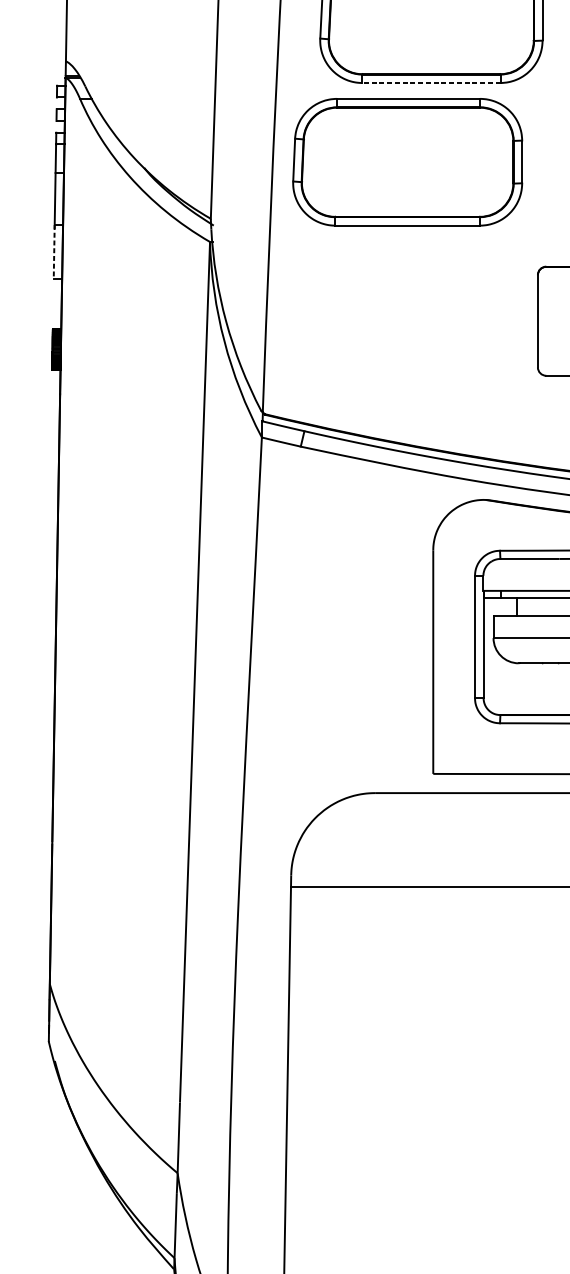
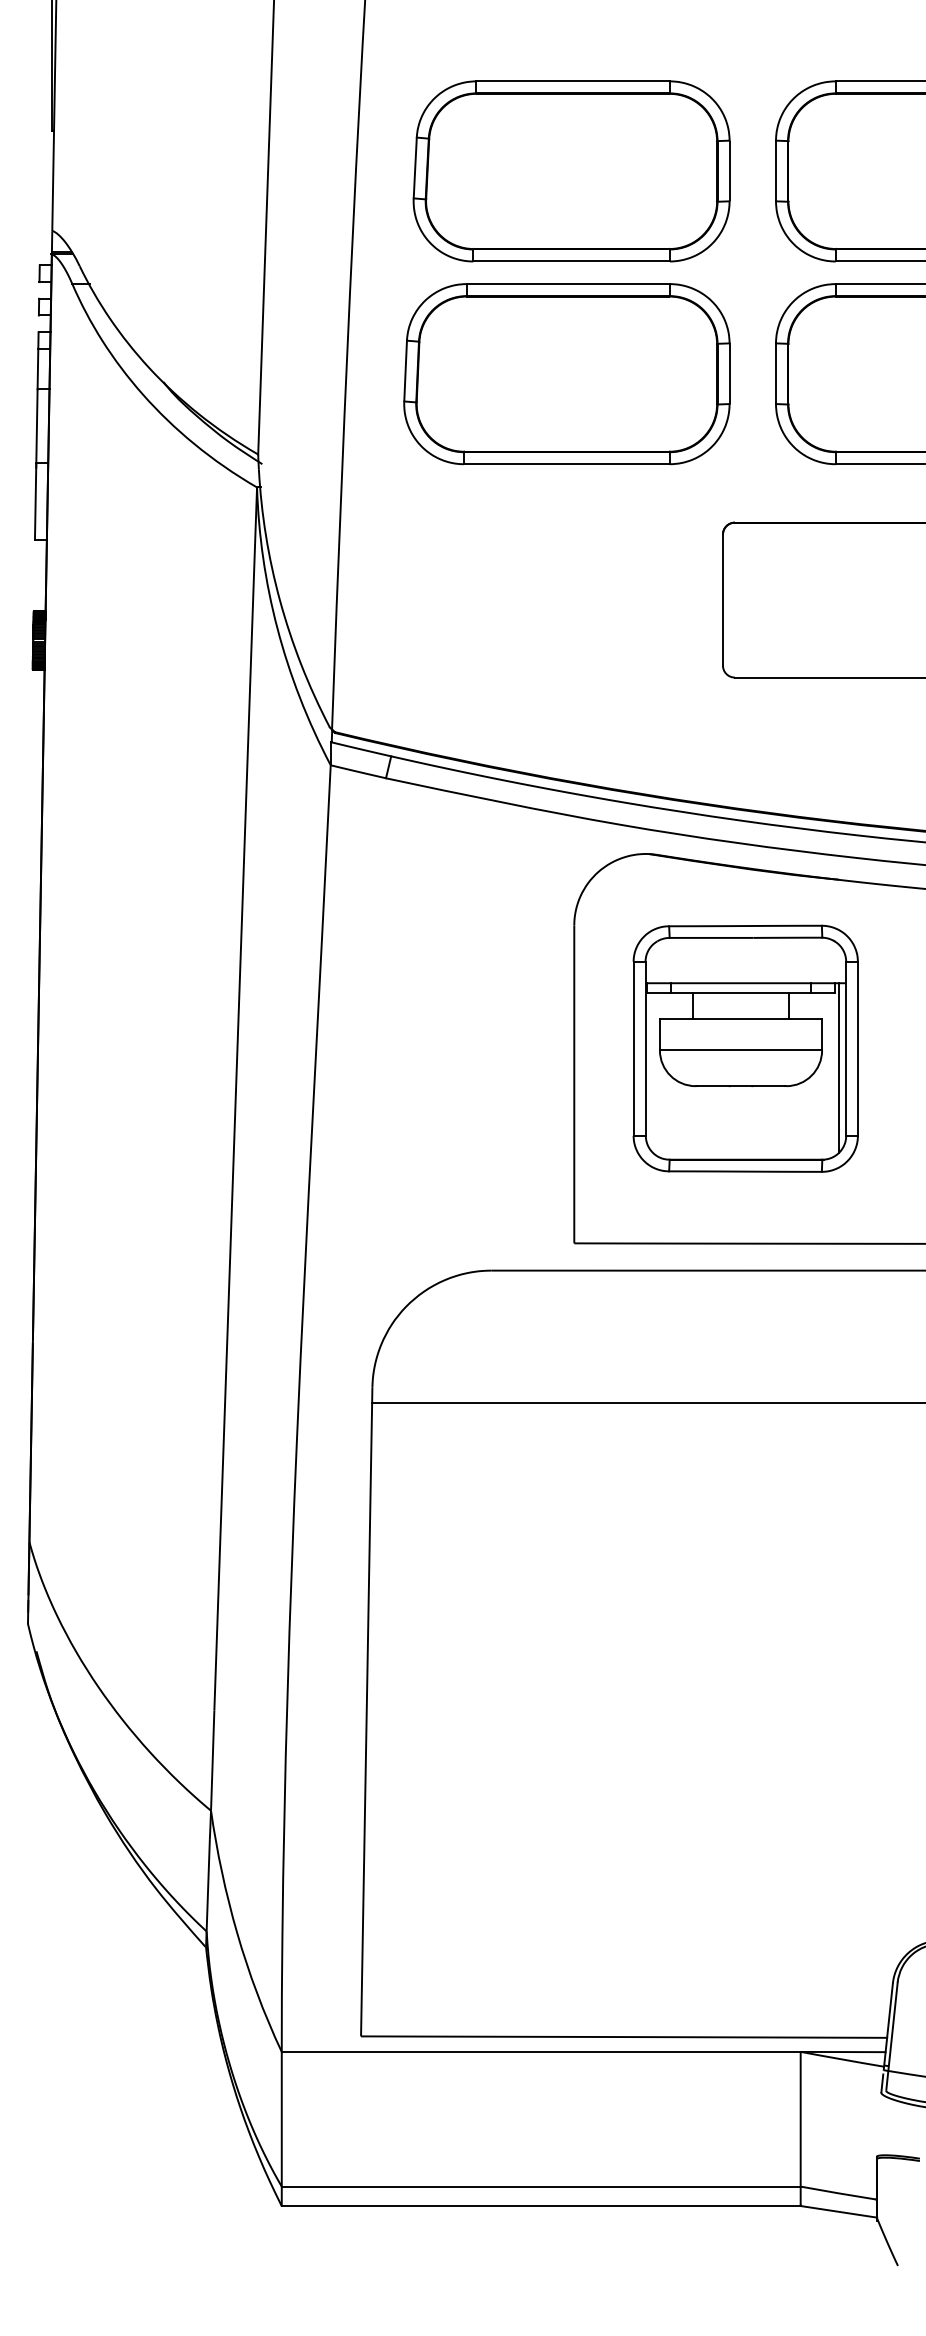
line: (431, 82) -> (571, 261), dashed -> solid
part: (407, 162) -> (566, 374), moved
line: (54, 252) -> (35, 502), dashed -> solid

